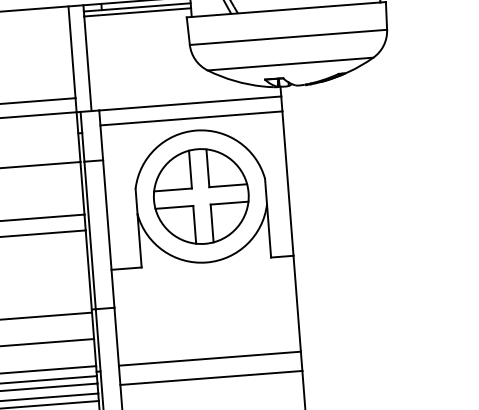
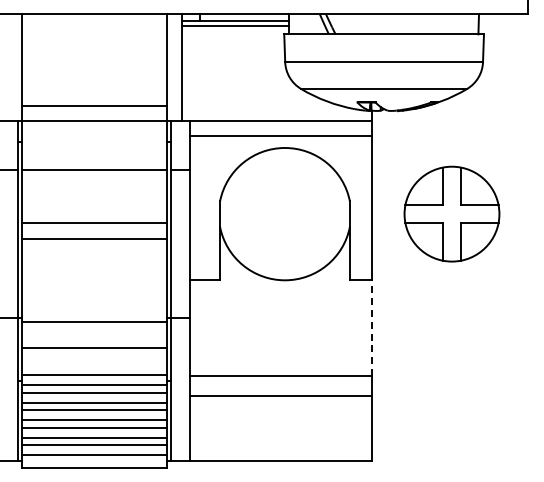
part: (200, 195) -> (451, 213), moved
line: (297, 302) -> (372, 327), solid -> dashed

